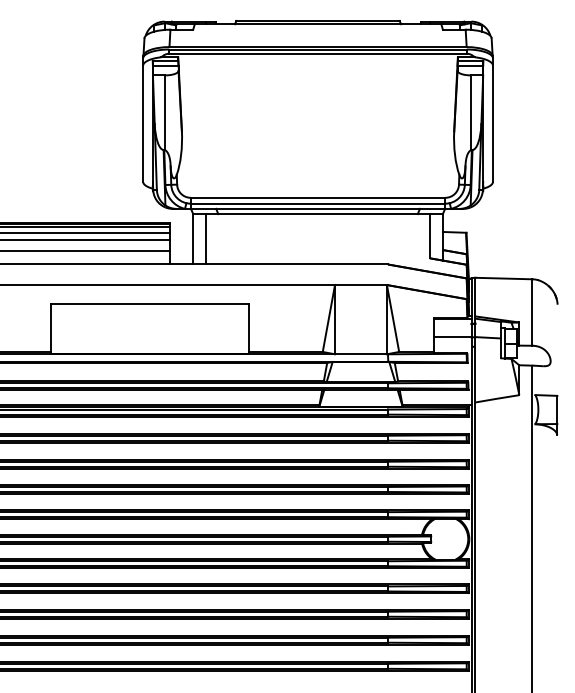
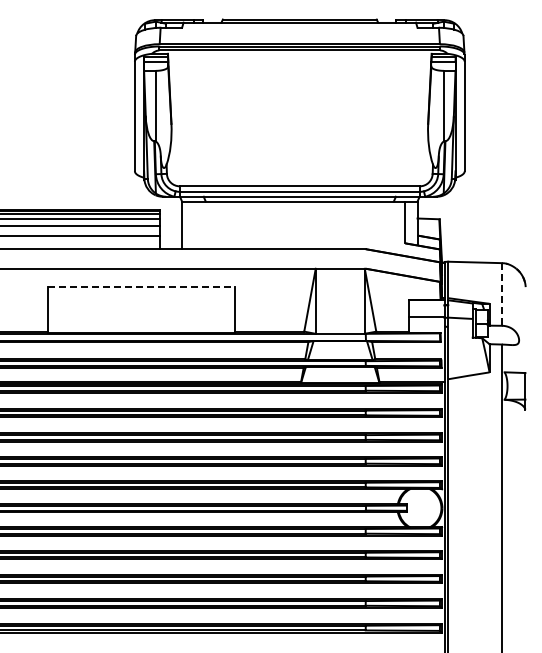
line: (206, 239) -> (194, 225), removed
line: (151, 304) -> (142, 286), solid -> dashed
line: (531, 312) -> (501, 294), solid -> dashed

